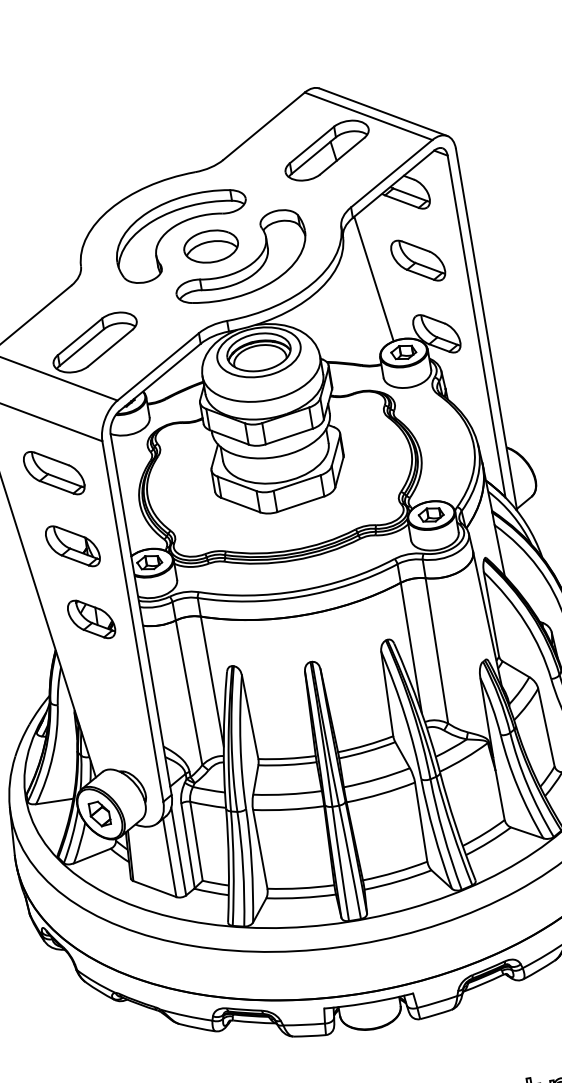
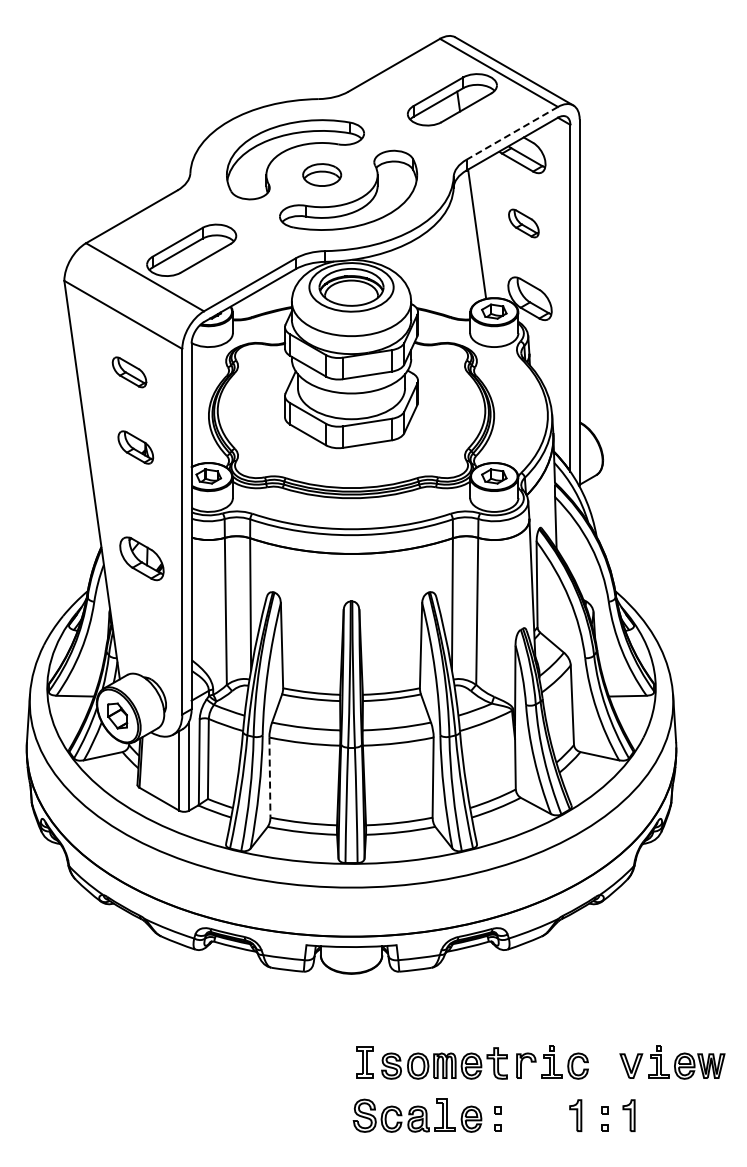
line: (392, 173) -> (512, 133), solid -> dashed
part: (211, 245) -> (322, 174), size x0.7
part: (417, 260) -> (523, 223), size x0.6
part: (54, 473) -> (129, 372), size x0.6
part: (72, 546) -> (135, 447), size x0.7
part: (91, 619) -> (141, 558), moved
line: (259, 850) -> (269, 778), solid -> dashed

